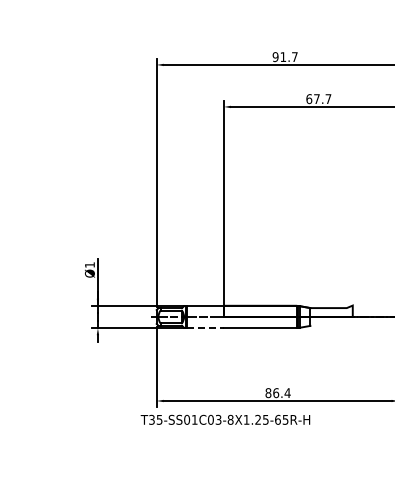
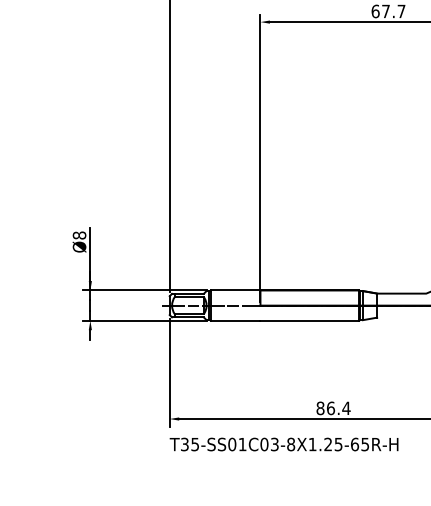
text: (89, 264) -> (78, 234), Ø1 -> Ø8
line: (206, 328) -> (236, 321), dashed -> solid
text: (225, 419) -> (284, 443), moved

